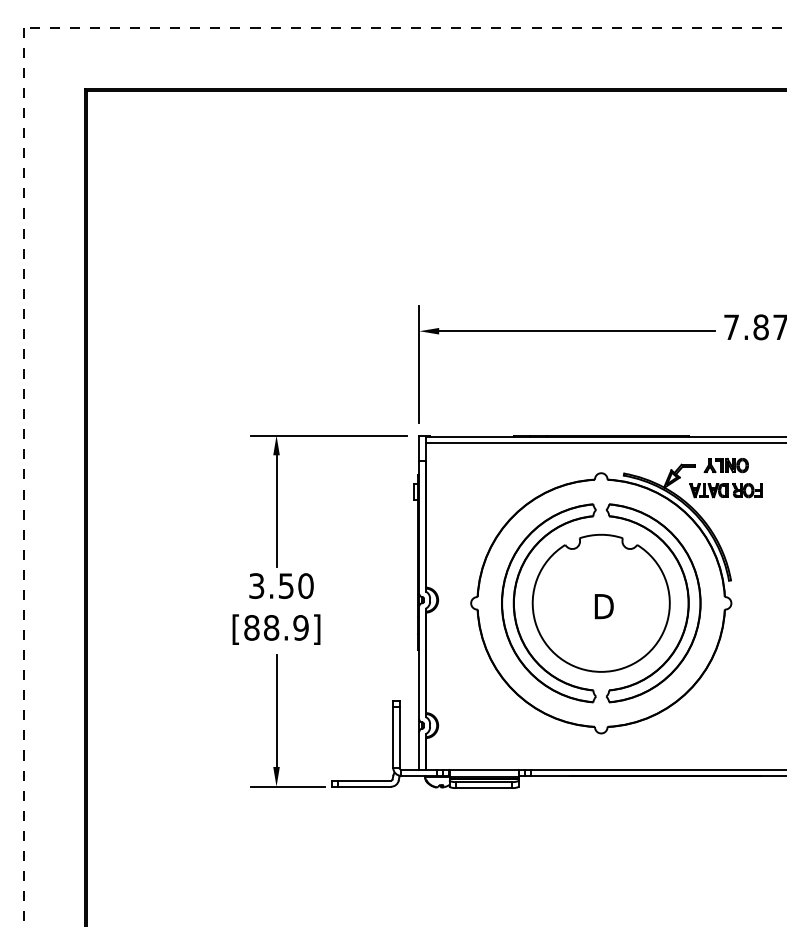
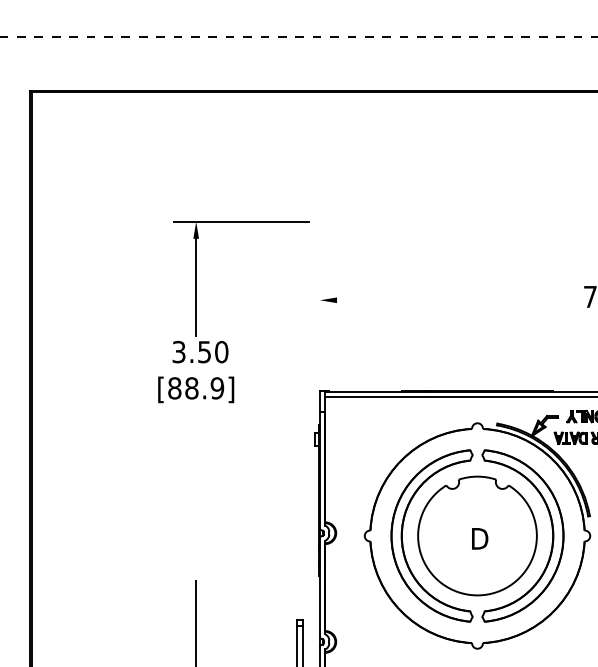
line: (577, 331) -> (456, 300), removed
line: (419, 364) -> (320, 329), removed
part: (308, 573) -> (223, 341), moved

